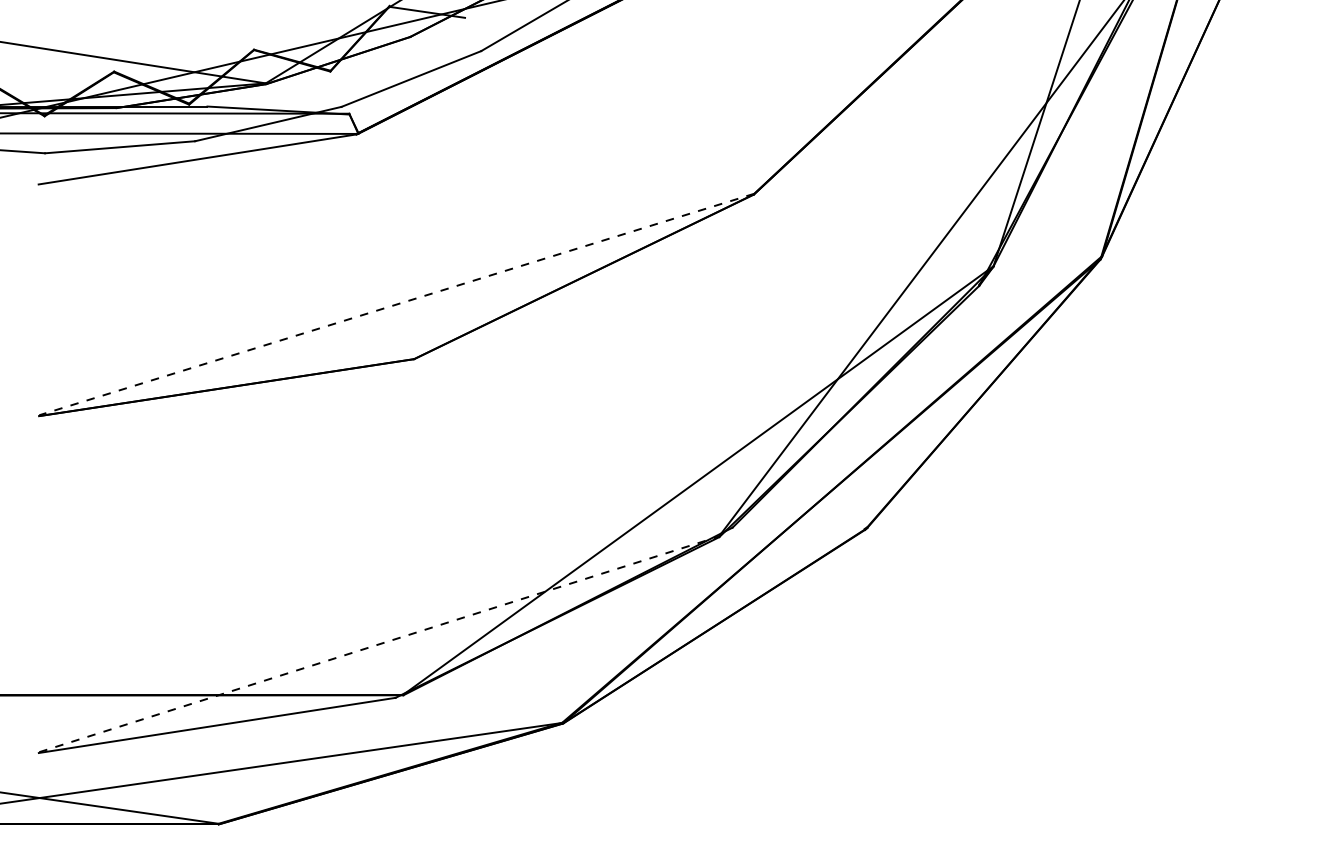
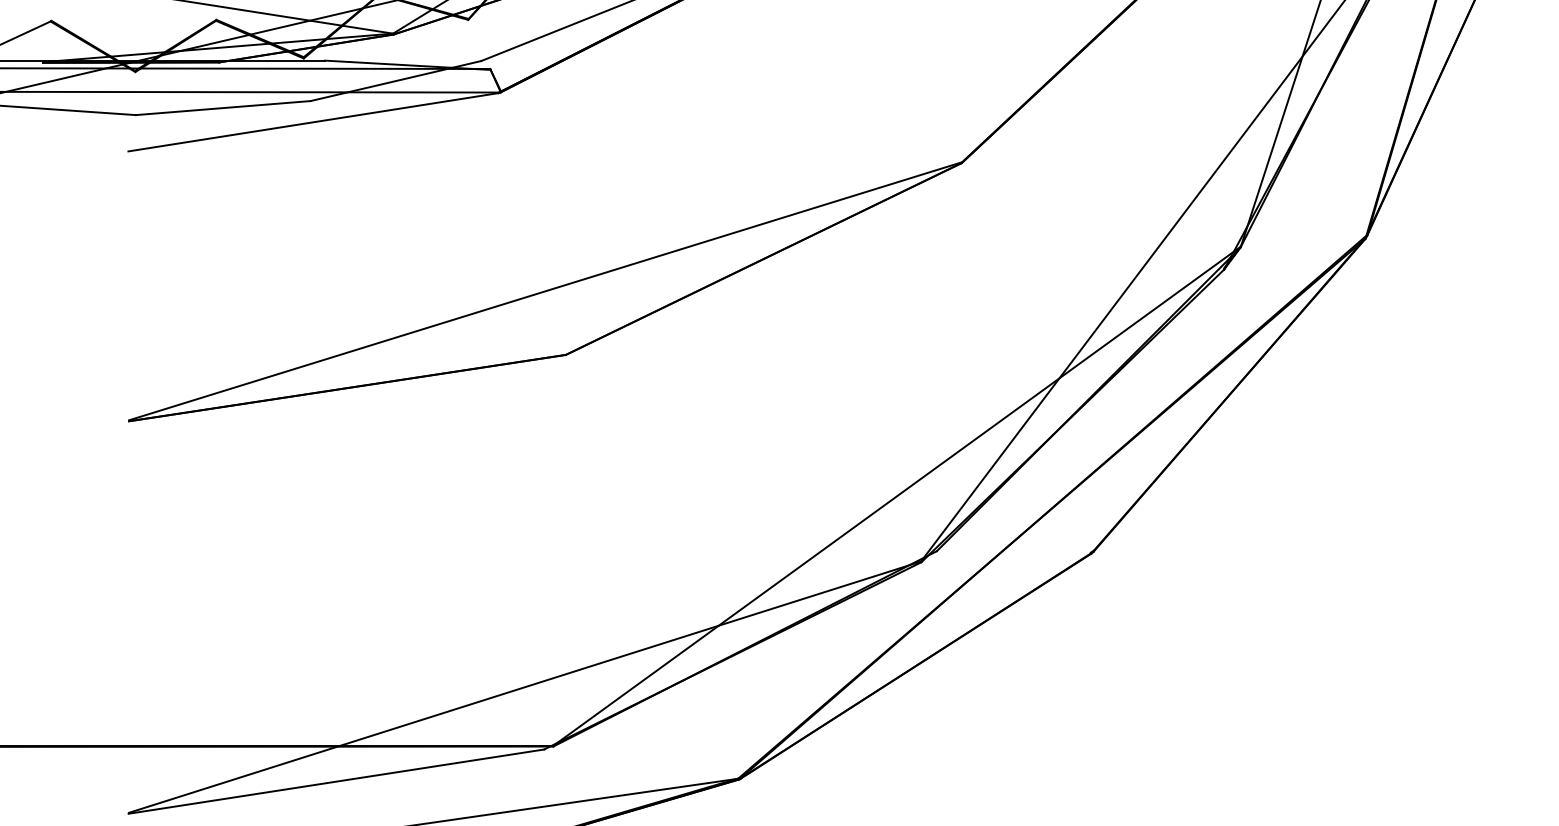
line: (396, 304) -> (545, 291), dashed -> solid
line: (379, 644) -> (525, 687), dashed -> solid

